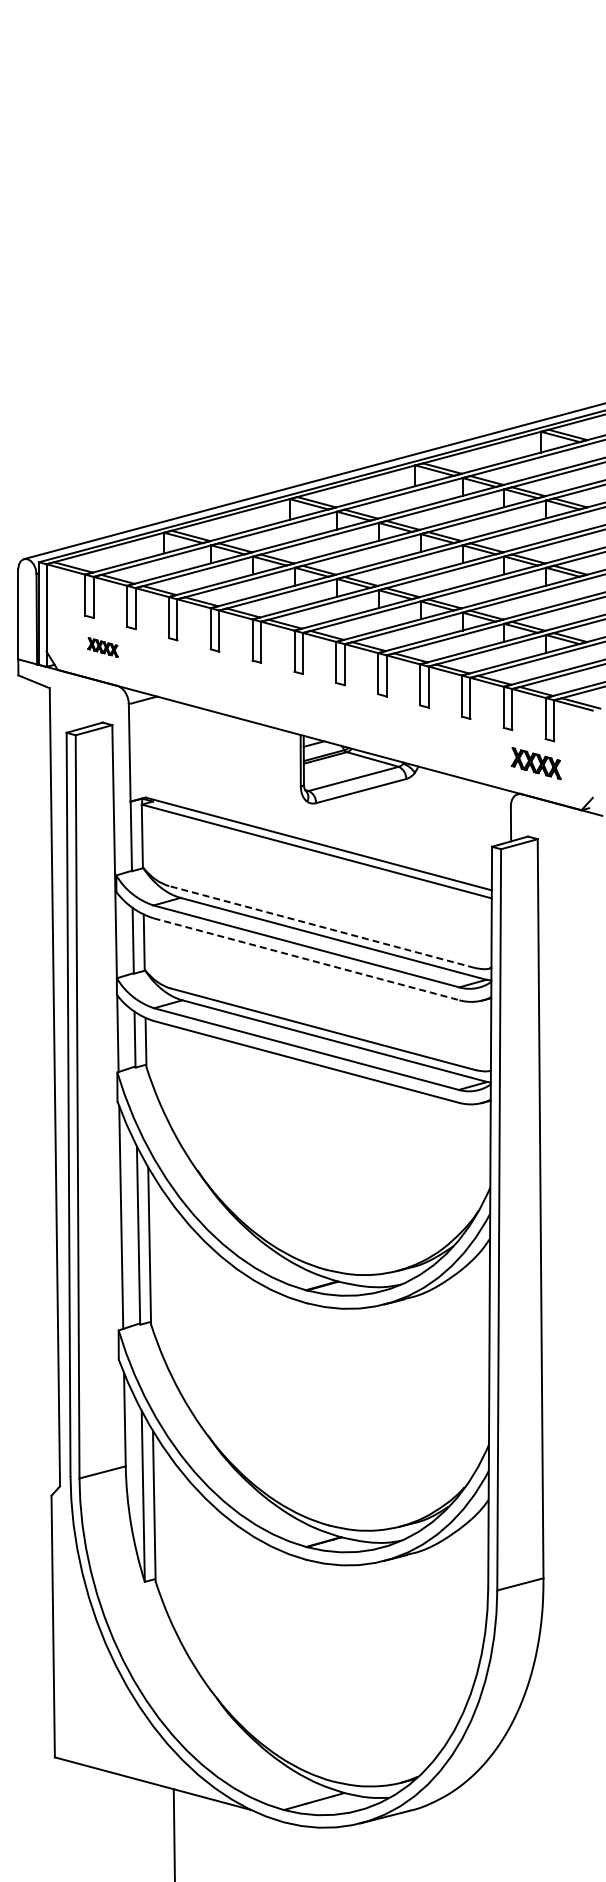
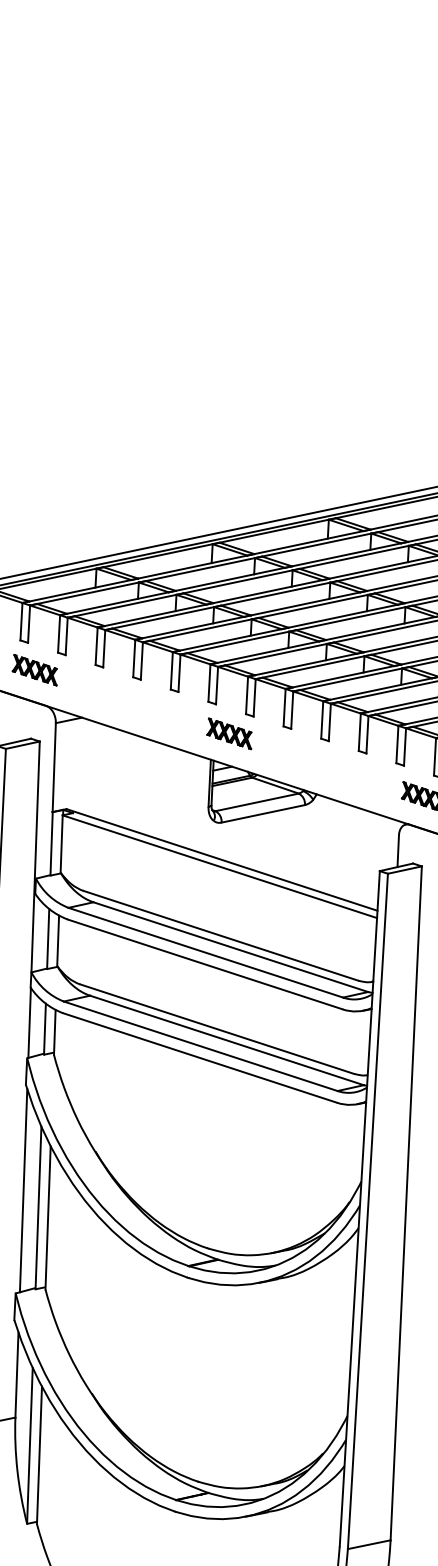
part: (102, 647) -> (34, 670), size x1.67
part: (319, 705) -> (229, 733), added
line: (321, 926) -> (220, 935), dashed -> solid
line: (306, 959) -> (205, 964), dashed -> solid

